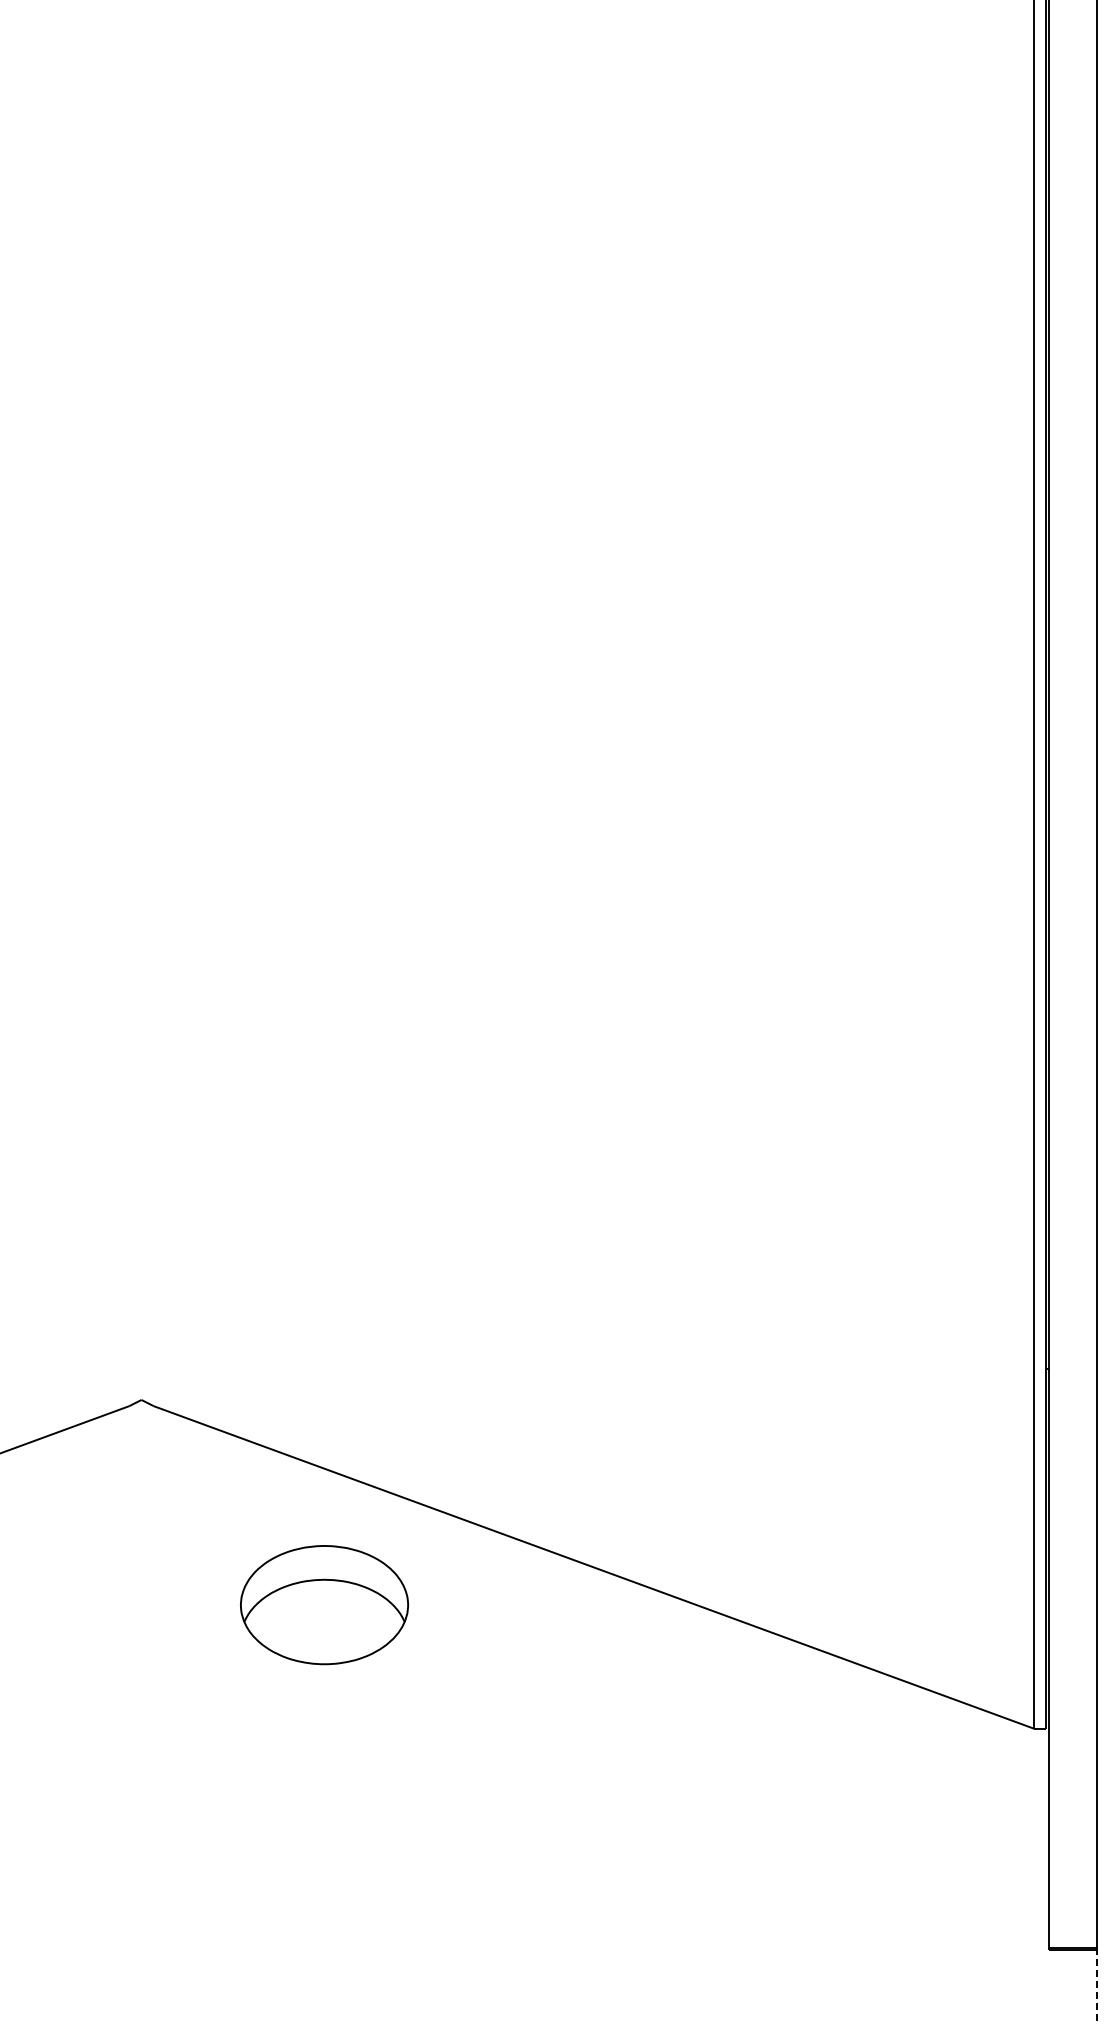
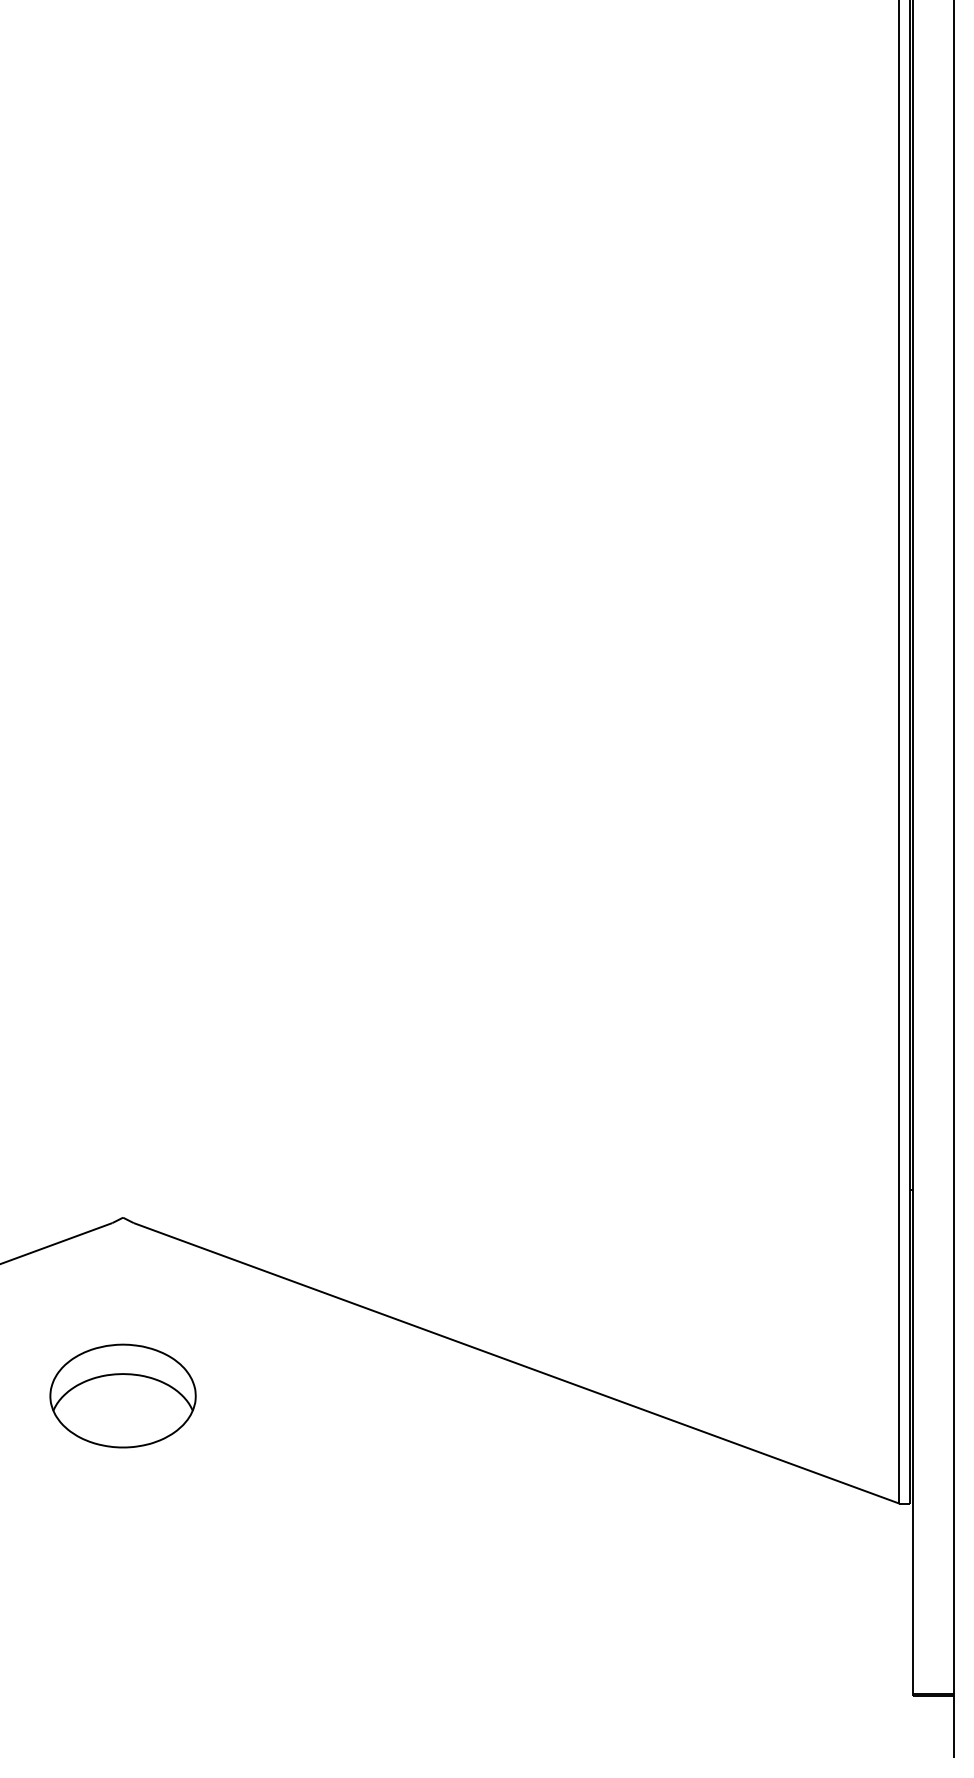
part: (324, 1605) -> (123, 1396), moved
line: (1097, 1985) -> (954, 1726), dashed -> solid

